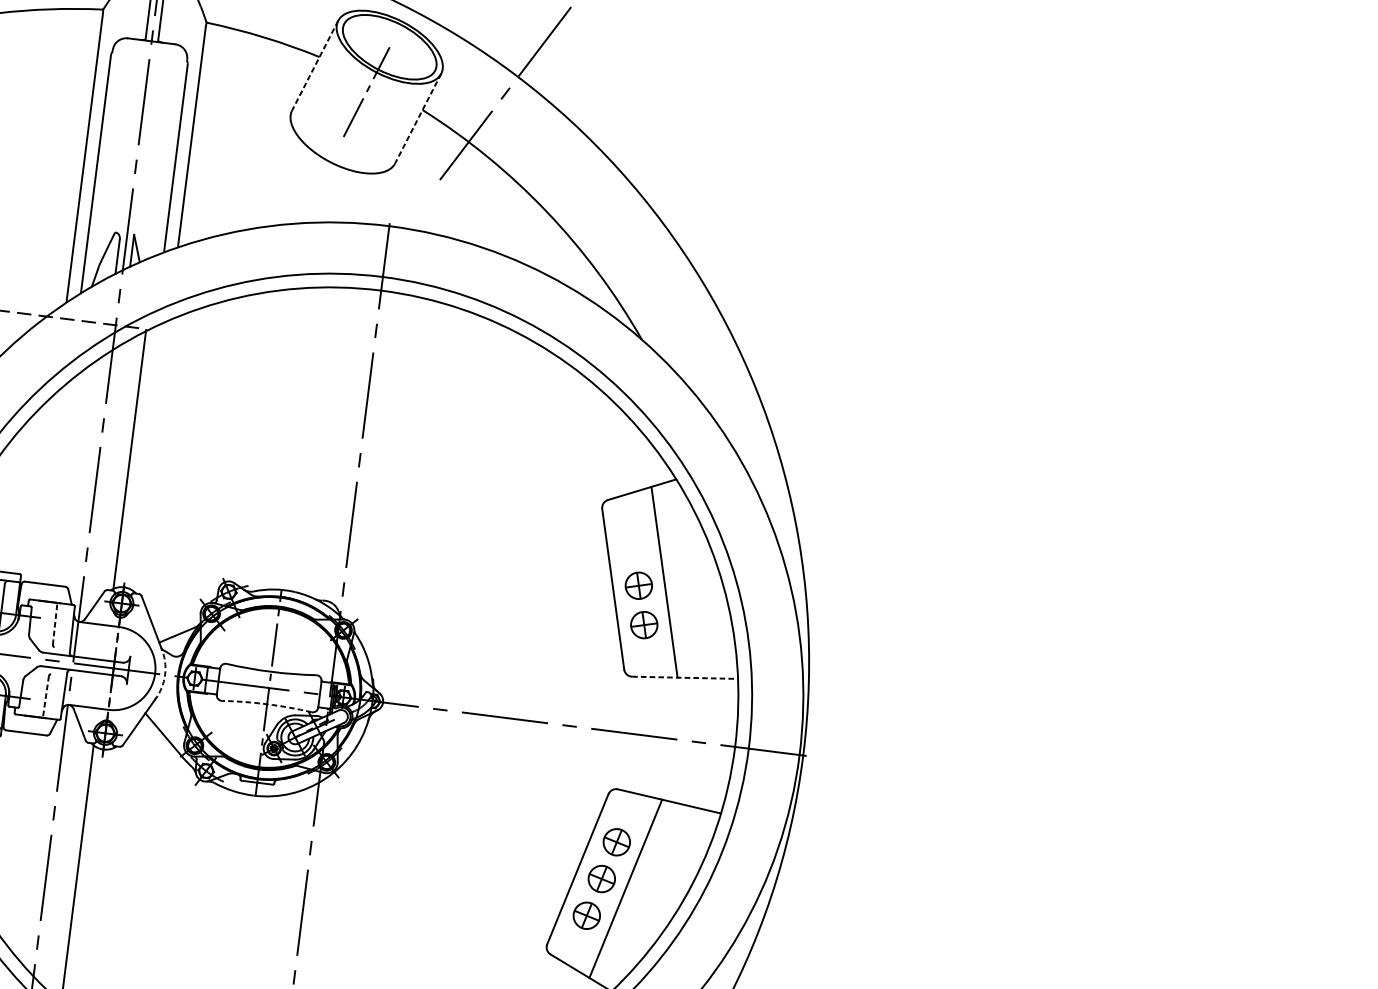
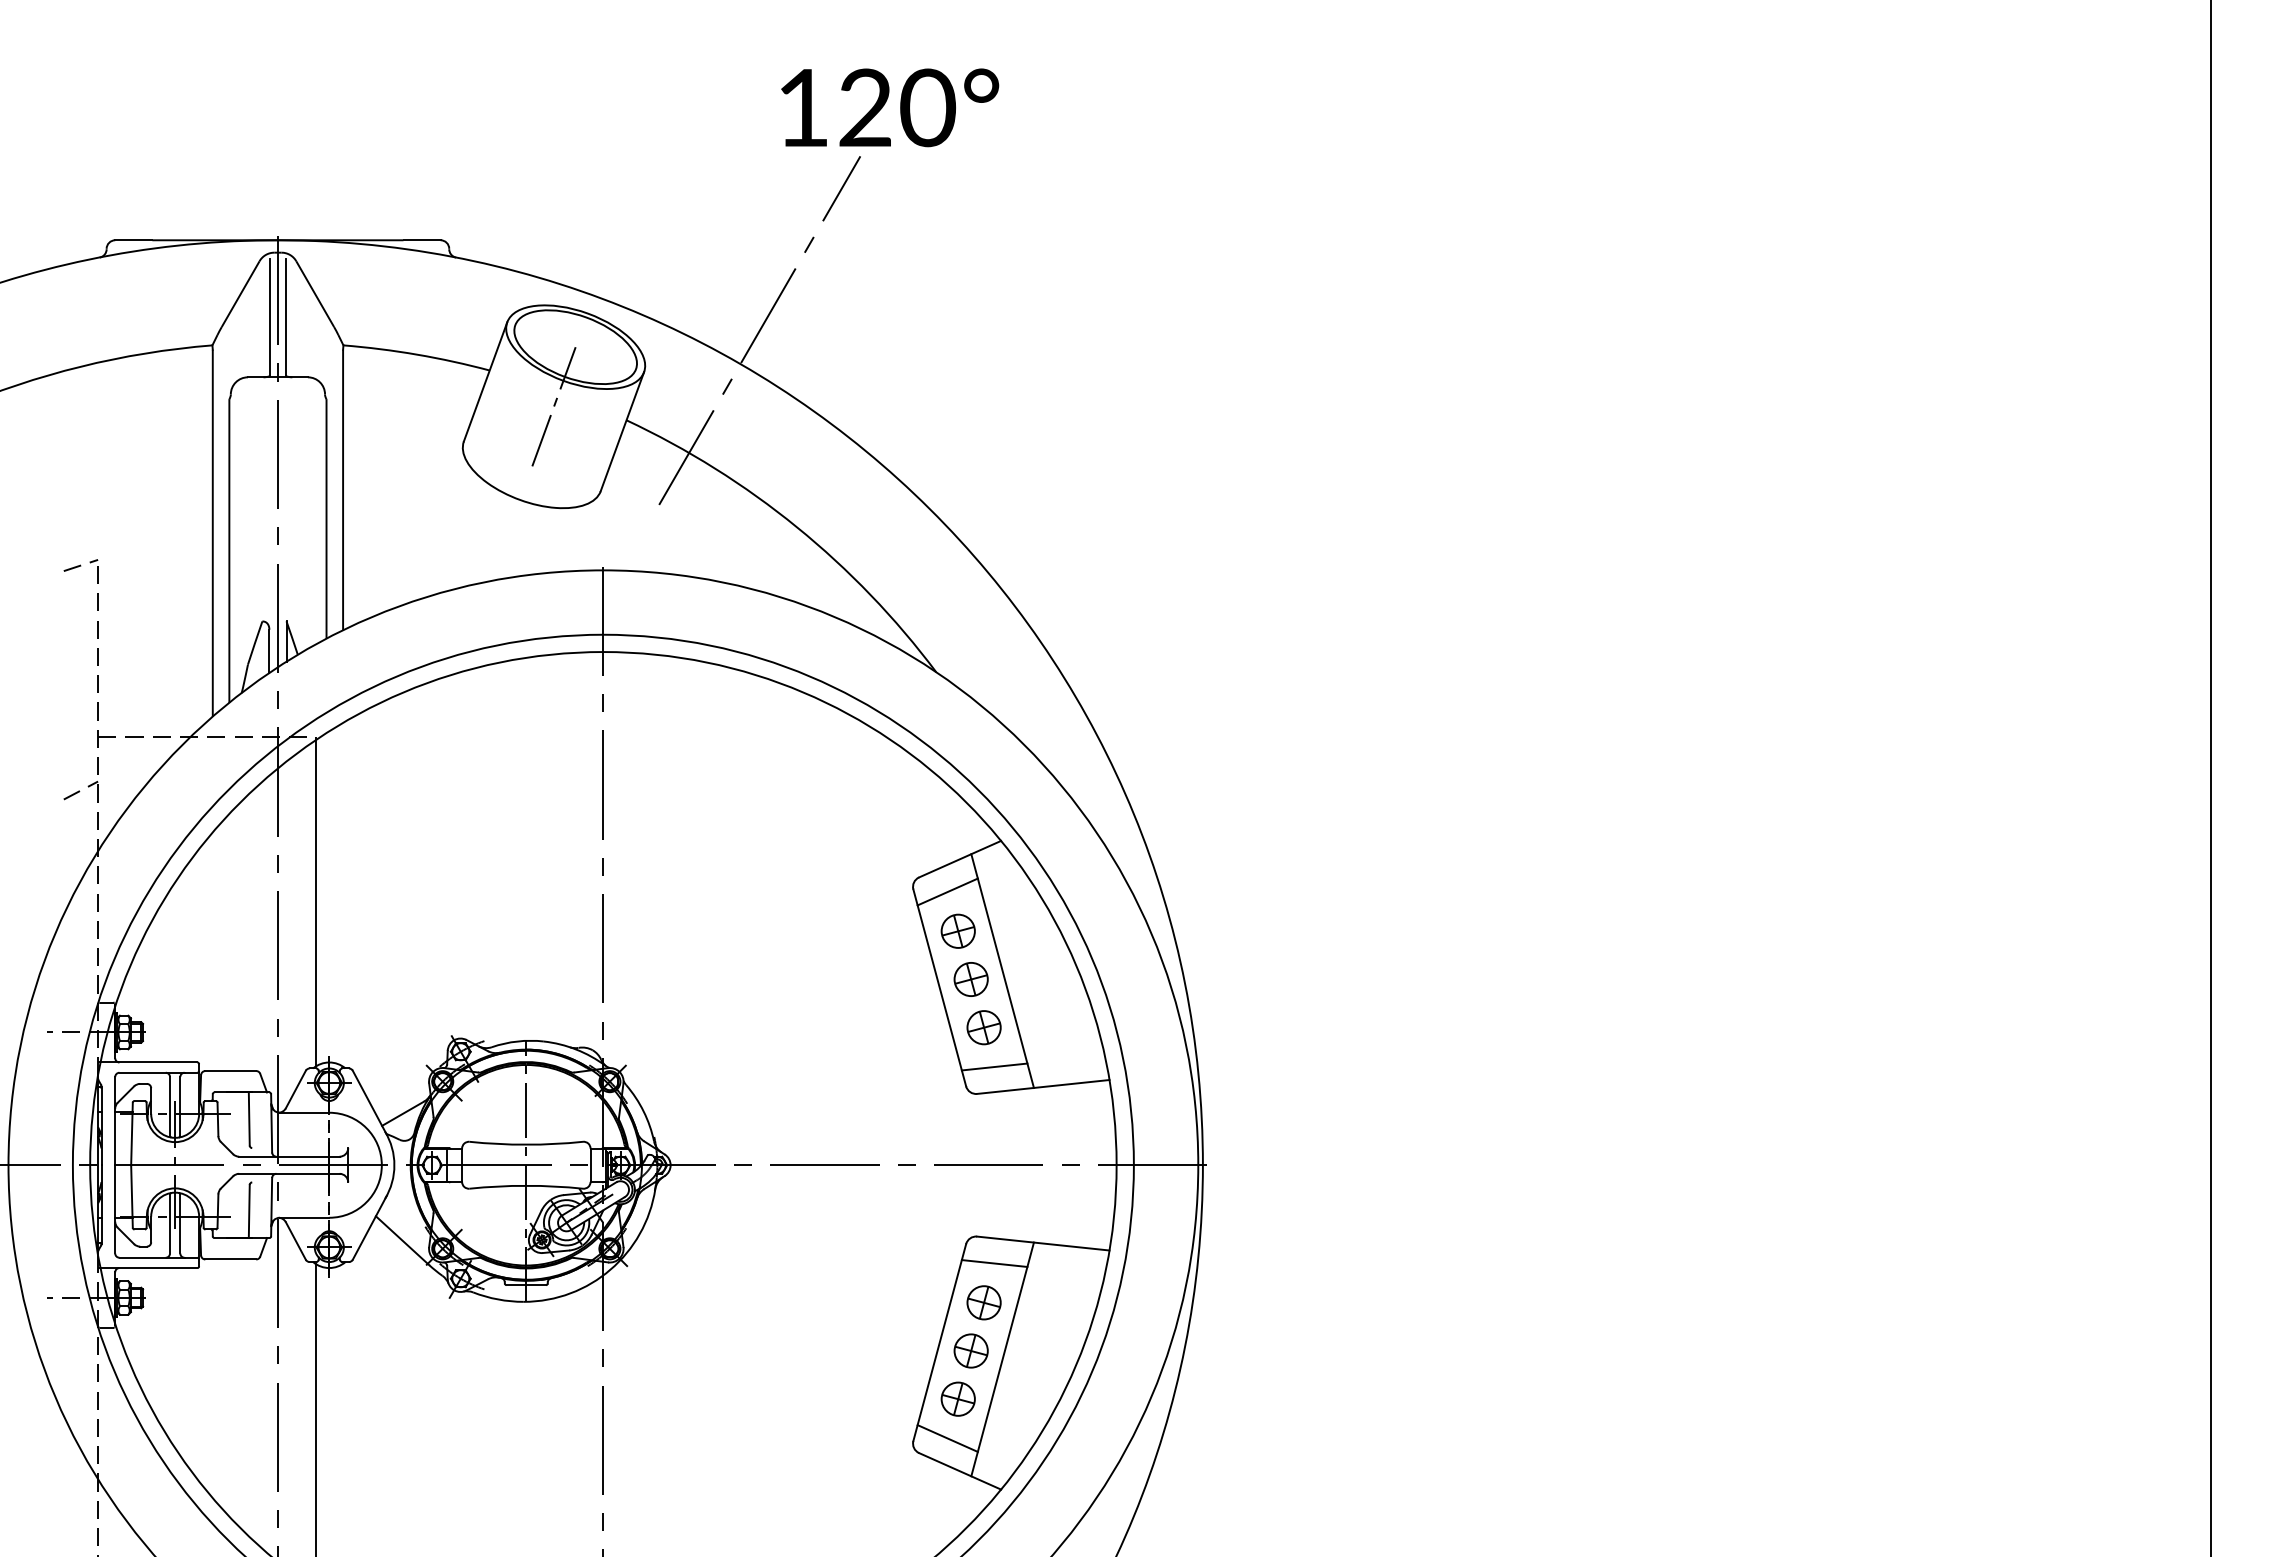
line: (315, 66) -> (485, 382), dashed -> solid
line: (418, 119) -> (622, 432), dashed -> solid
line: (628, 513) -> (947, 891), added
part: (632, 545) -> (957, 930), added
line: (55, 624) -> (249, 1119), dashed -> solid
line: (648, 656) -> (994, 1066), added
arc: (165, 675) -> (394, 1165), dashed -> solid
line: (685, 677) -> (1043, 1086), dashed -> solid
line: (46, 696) -> (249, 1211), dashed -> solid
arc: (267, 704) -> (526, 1185), dashed -> solid
line: (628, 812) -> (994, 1263), added
line: (574, 945) -> (947, 1438), added

